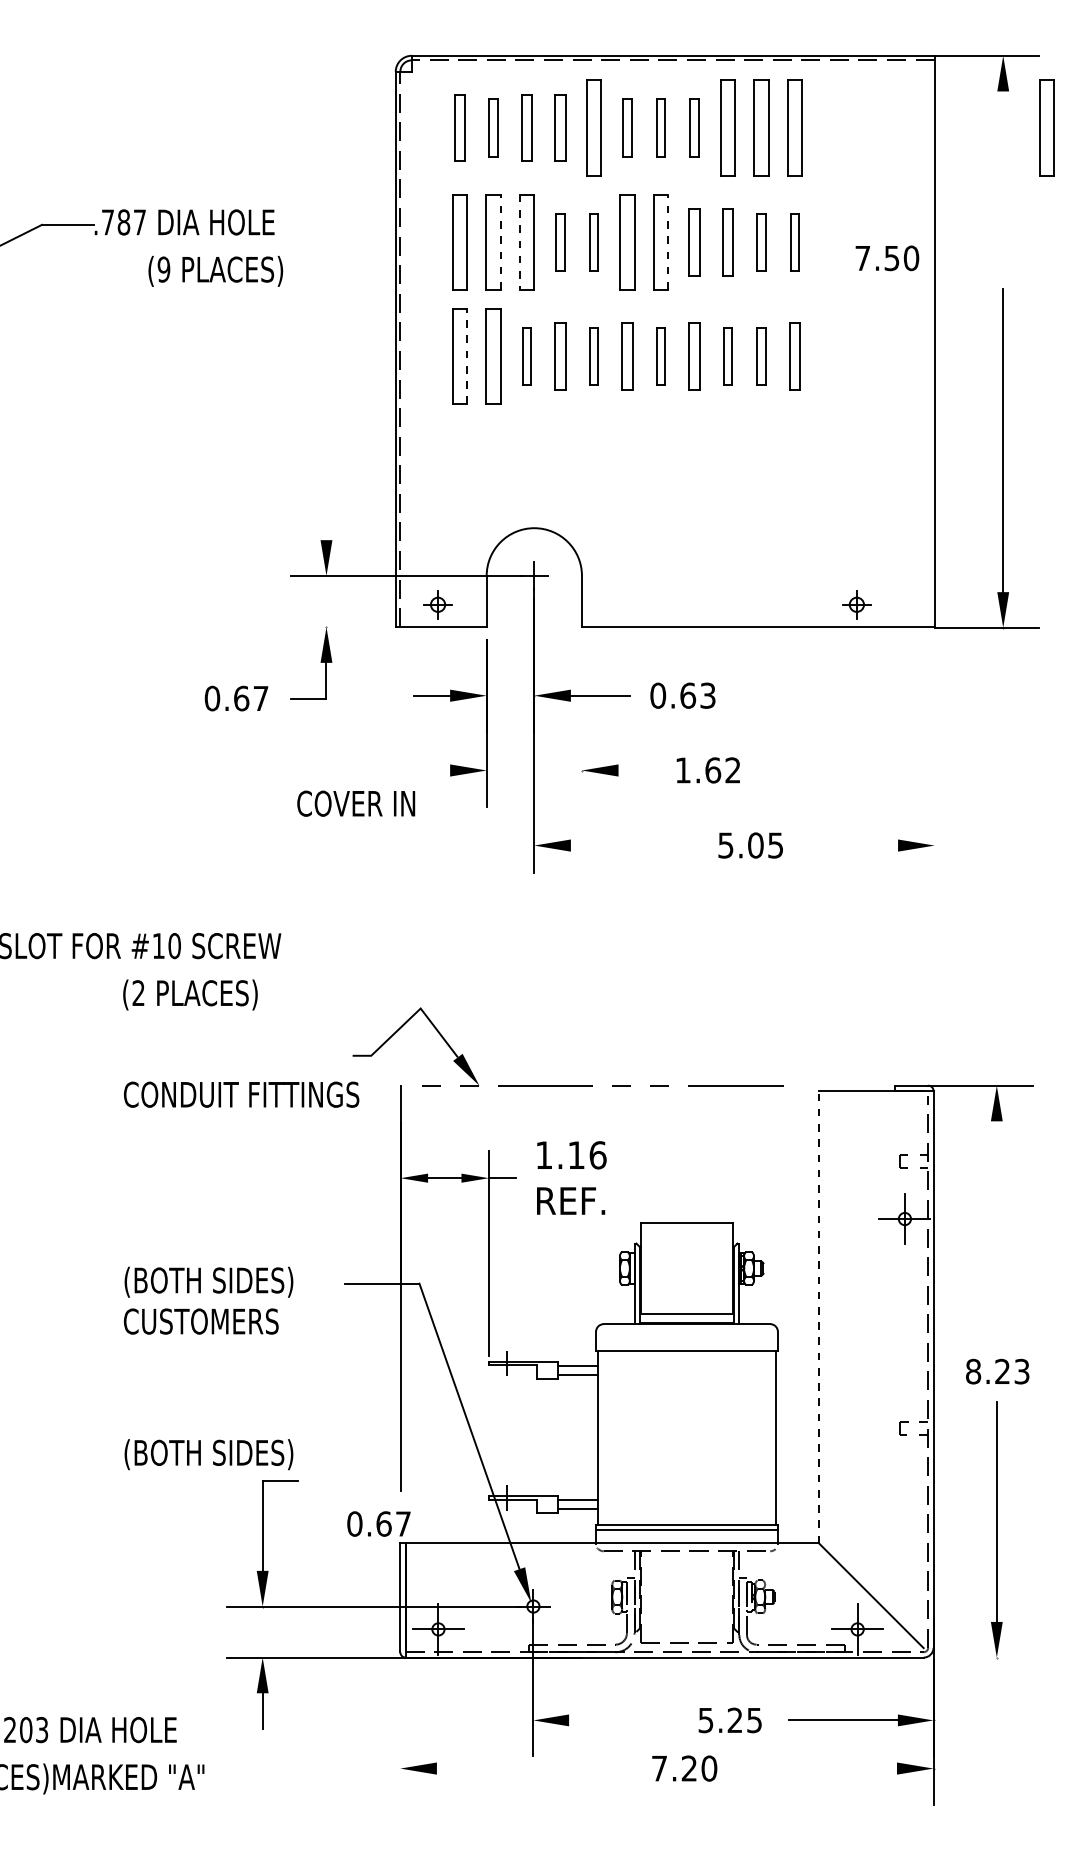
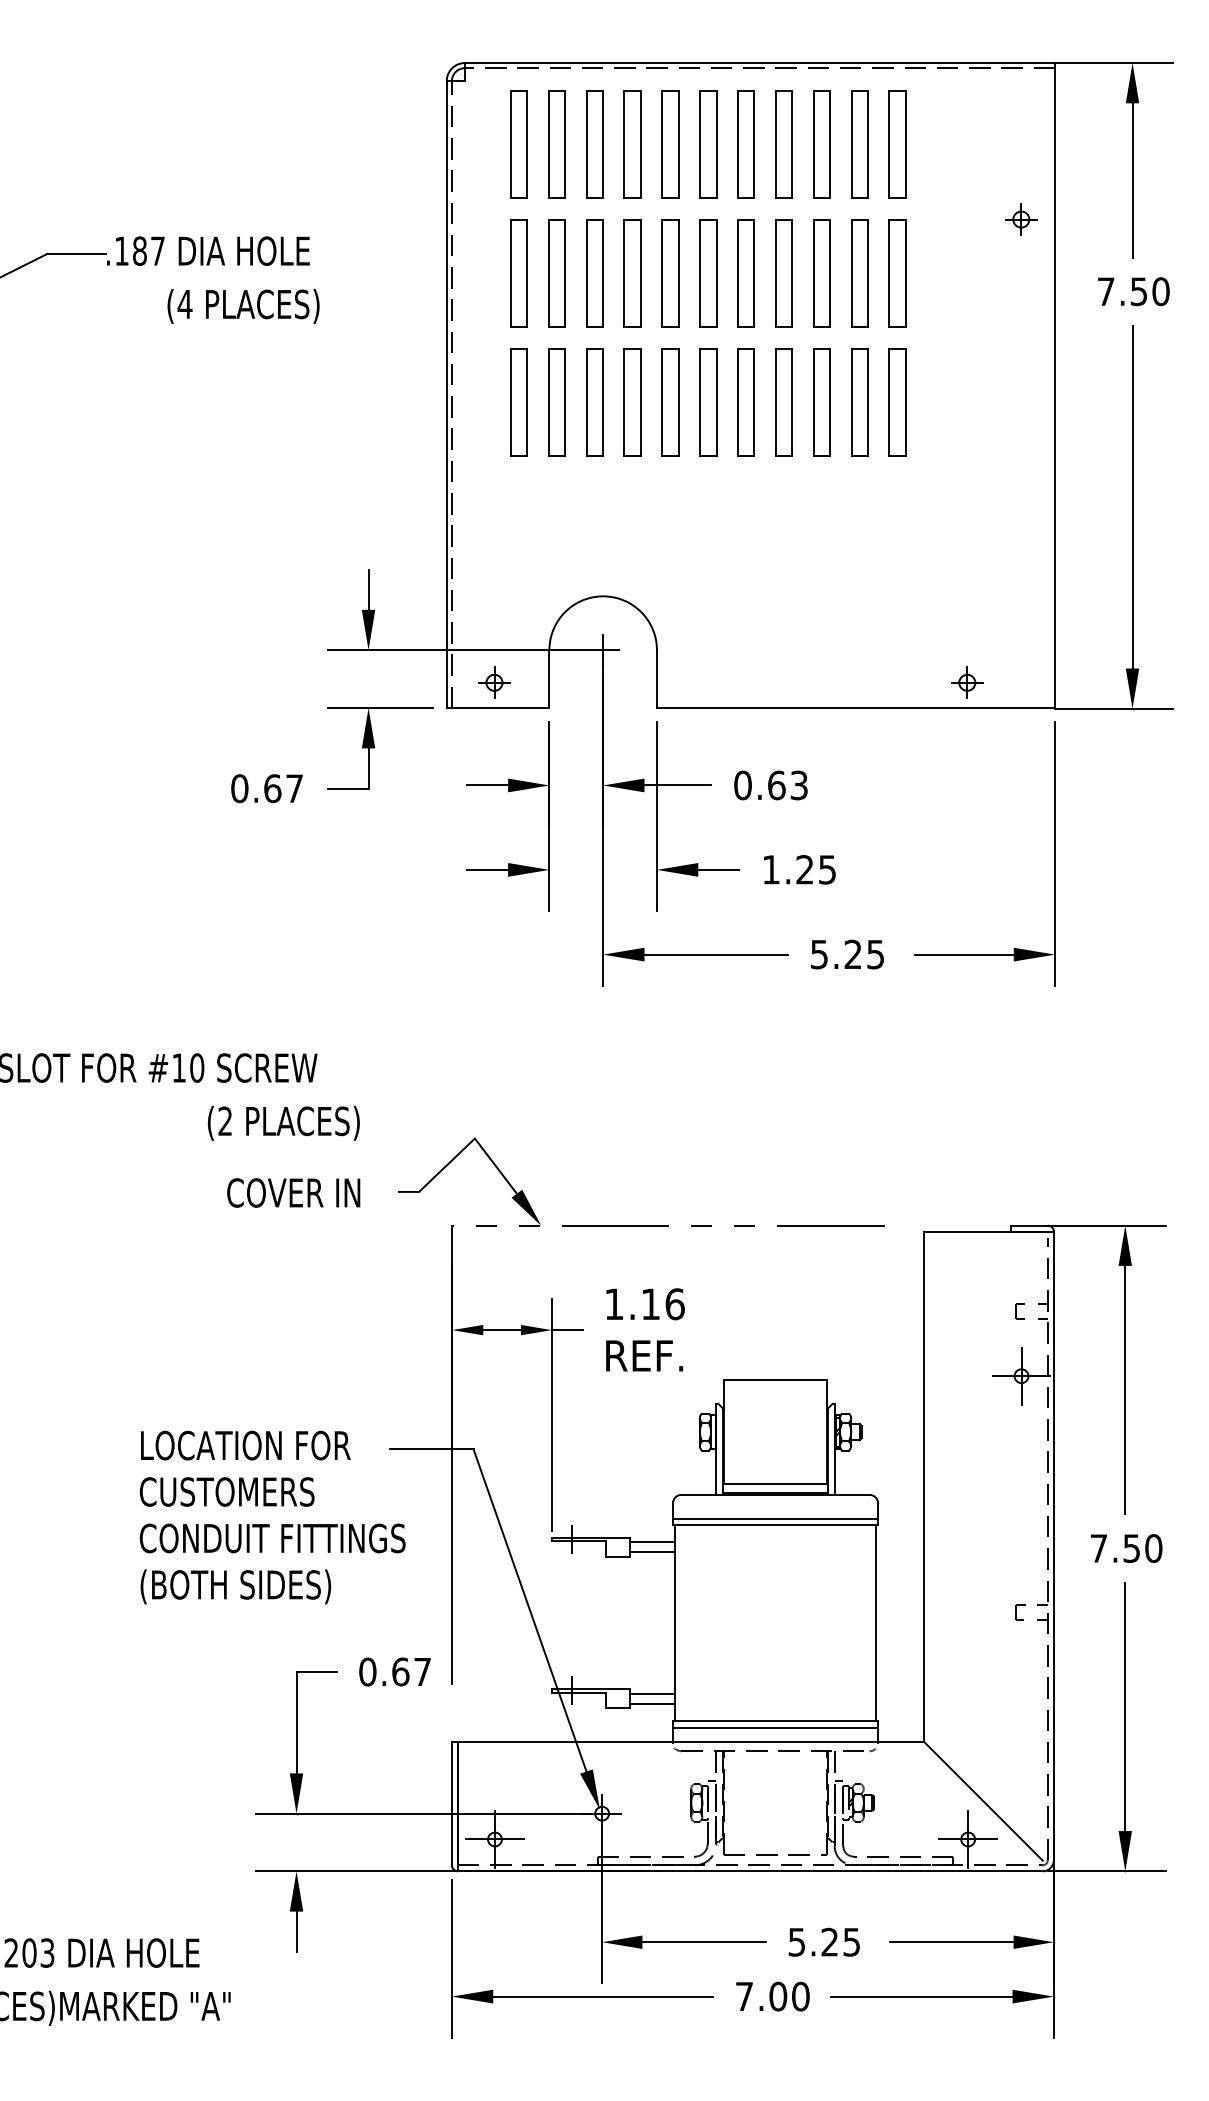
part: (459, 127) -> (518, 143), size x1.43
part: (493, 127) -> (557, 143), size x1.67
part: (526, 127) -> (594, 143), size x1.43
part: (560, 127) -> (632, 143), size x1.43
part: (627, 127) -> (708, 143), size x1.67
part: (660, 127) -> (745, 143), size x1.67
part: (694, 127) -> (783, 143), size x1.67
part: (1046, 127) -> (1181, 143), removed
line: (1003, 159) -> (1132, 180), added
part: (904, 194) -> (1021, 219), added
text: (107, 222) -> (121, 251), .787 -> .187
line: (500, 241) -> (564, 272), dashed -> solid
line: (668, 241) -> (754, 272), dashed -> solid
line: (519, 242) -> (586, 273), dashed -> solid
part: (560, 242) -> (632, 273), size x1.67
part: (593, 242) -> (669, 273), size x1.67
part: (694, 242) -> (783, 273), size x1.43
part: (727, 242) -> (821, 273), size x1.43
part: (761, 242) -> (859, 273), size x1.67
part: (794, 242) -> (896, 273), size x1.67
text: (887, 258) -> (1133, 291), moved
text: (163, 269) -> (184, 304), (9 -> (4
line: (467, 356) -> (527, 402), dashed -> solid
part: (526, 356) -> (594, 402), size x1.67
part: (560, 356) -> (632, 402), size x1.43
part: (593, 356) -> (669, 402), size x1.67
part: (627, 356) -> (708, 402), size x1.43
part: (660, 356) -> (745, 402), size x1.67
part: (694, 356) -> (783, 402), size x1.43
part: (727, 356) -> (821, 402), size x1.67
part: (761, 356) -> (859, 402), size x1.67
part: (794, 356) -> (896, 402), size x1.43
line: (326, 522) -> (368, 589), added
line: (336, 627) -> (379, 708), added
line: (581, 723) -> (656, 816), added
line: (934, 756) -> (1054, 854), added
line: (431, 770) -> (487, 869), added
line: (636, 770) -> (718, 869), added
text: (722, 770) -> (815, 869), 1.62 -> 1.25
text: (356, 803) -> (294, 1192), moved
line: (633, 845) -> (715, 954), added
text: (755, 845) -> (852, 954), 5.05 -> 5.25
line: (854, 845) -> (964, 954), added
text: (190, 994) -> (283, 1122), moved
text: (241, 1094) -> (272, 1538), moved
line: (996, 1231) -> (1124, 1390), added
text: (217, 1281) -> (245, 1446), (BOTH SIDES) -> LOCATION FOR
line: (818, 1316) -> (923, 1486), dashed -> solid
line: (686, 1345) -> (774, 1518), added
text: (997, 1371) -> (1126, 1548), 8.23 -> 7.50
text: (208, 1454) -> (235, 1586), moved
text: (378, 1523) -> (394, 1671), moved
line: (980, 1657) -> (1106, 1871), added
line: (623, 1720) -> (703, 1942), added
line: (400, 1735) -> (452, 1959), added
line: (533, 1768) -> (602, 1996), added
text: (689, 1768) -> (778, 1996), 7.20 -> 7.00
line: (815, 1768) -> (920, 1996), added

